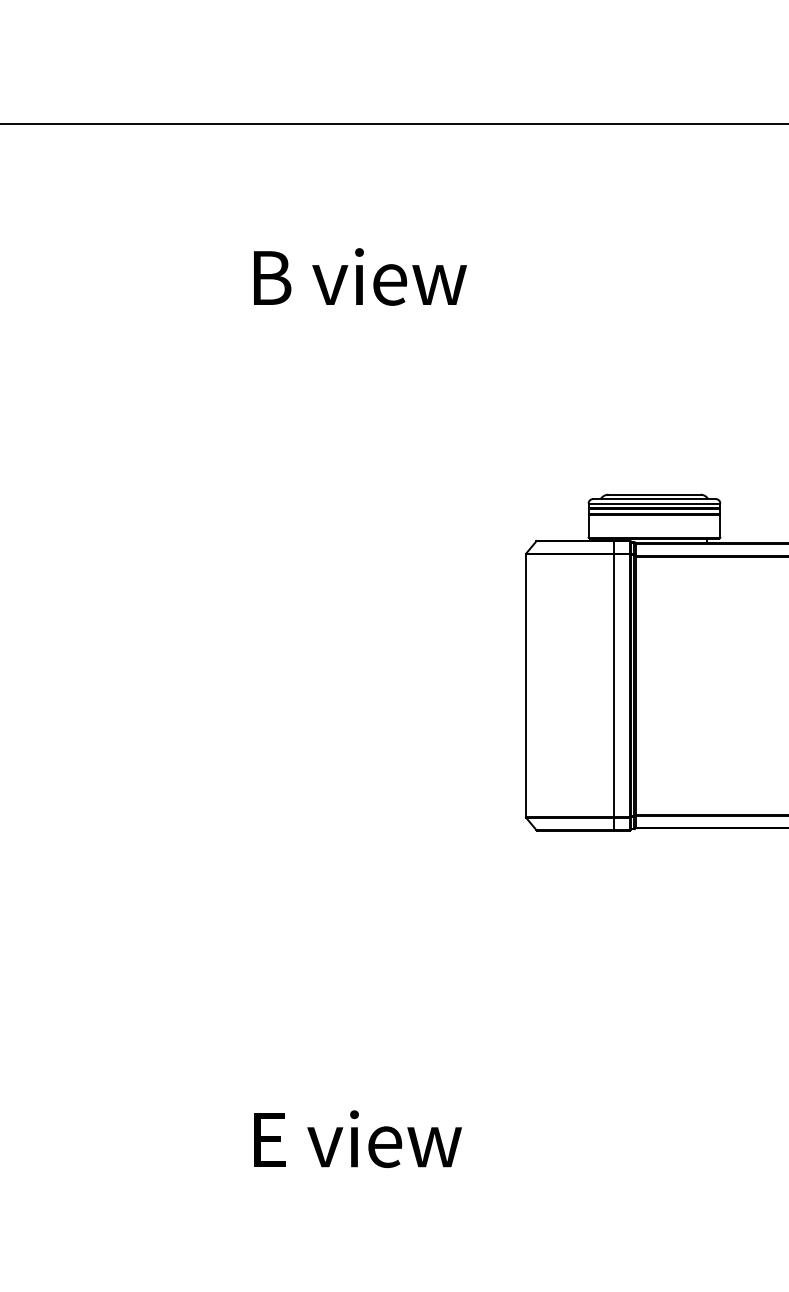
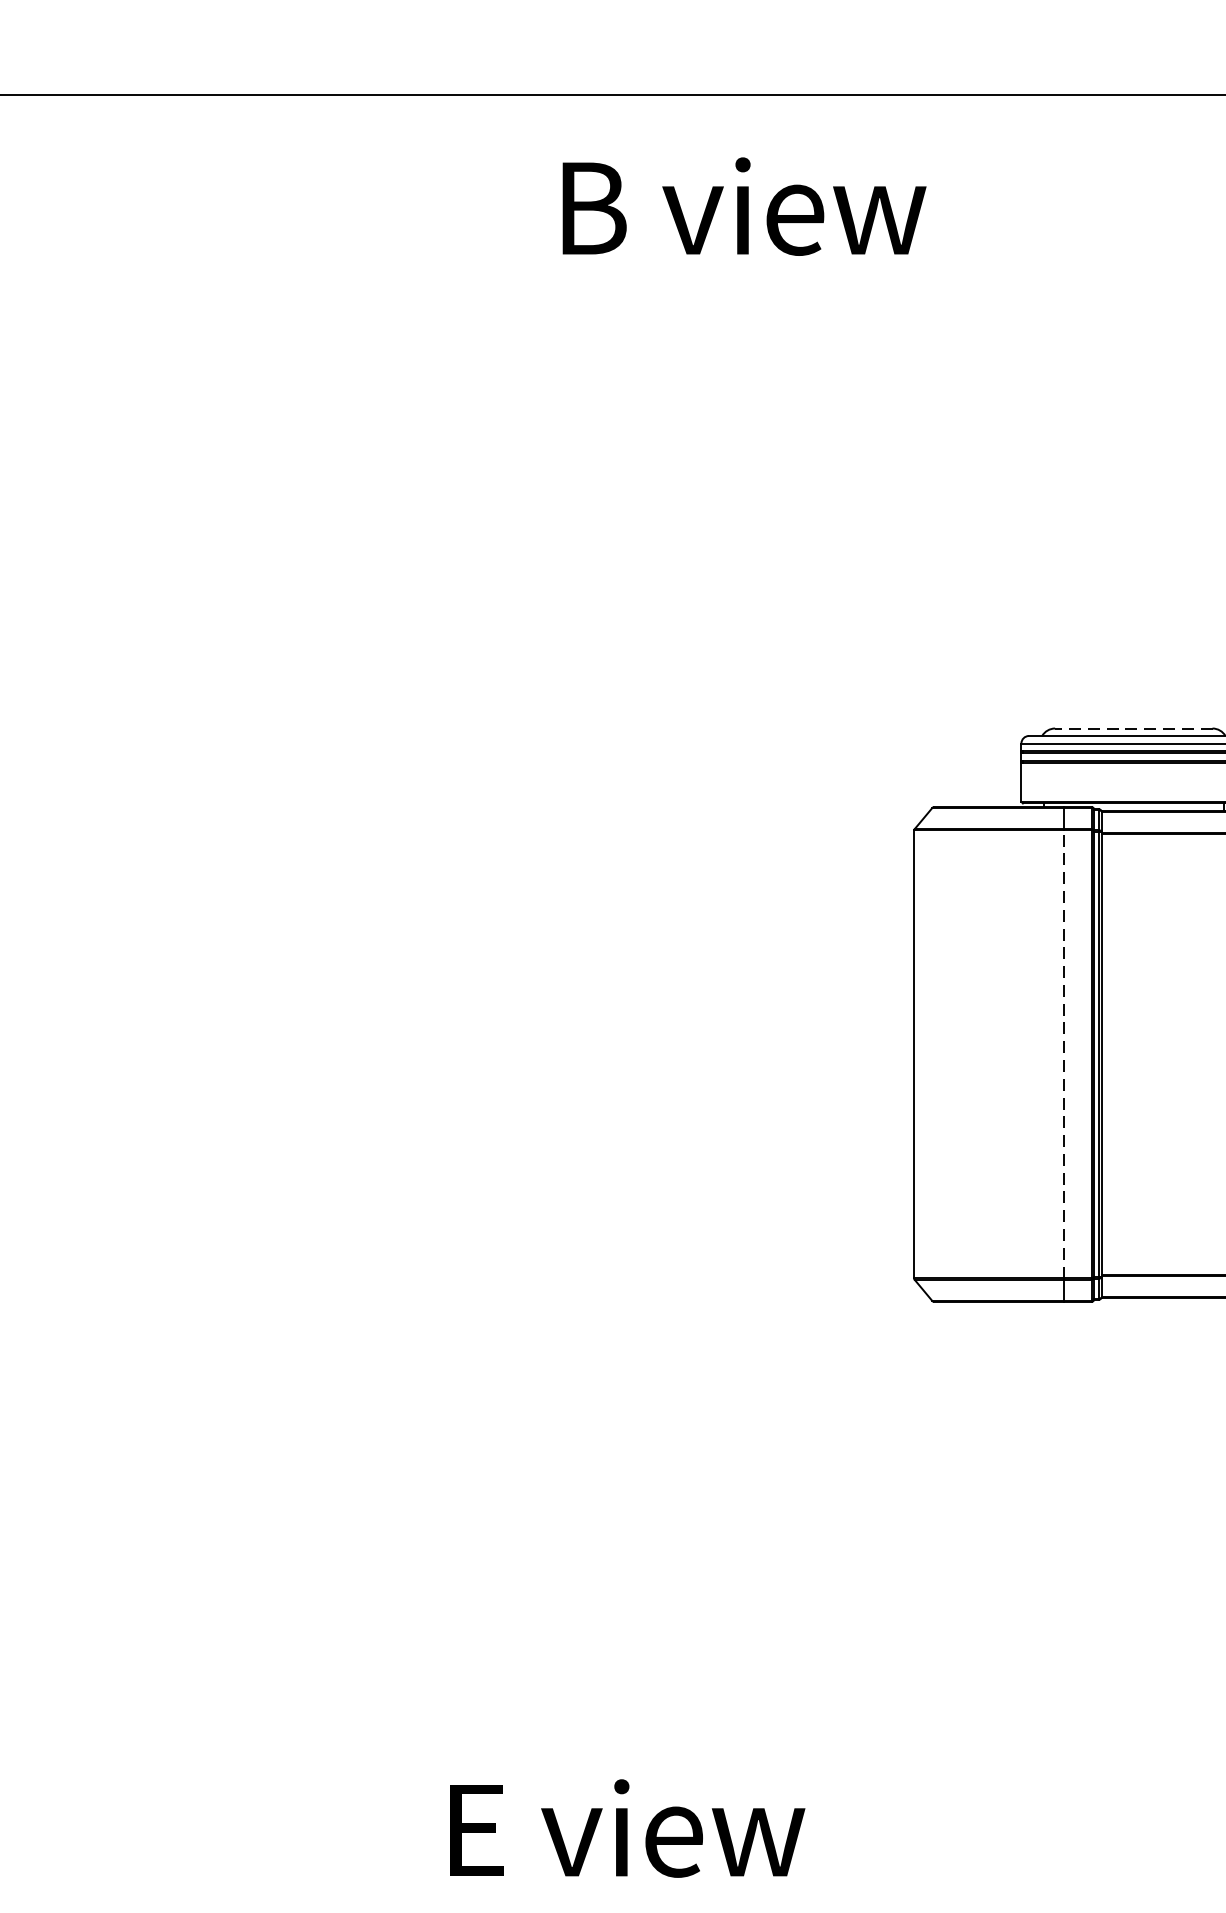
text: (360, 276) -> (744, 205), moved
line: (653, 494) -> (1132, 728), solid -> dashed
line: (613, 685) -> (1063, 1054), solid -> dashed

